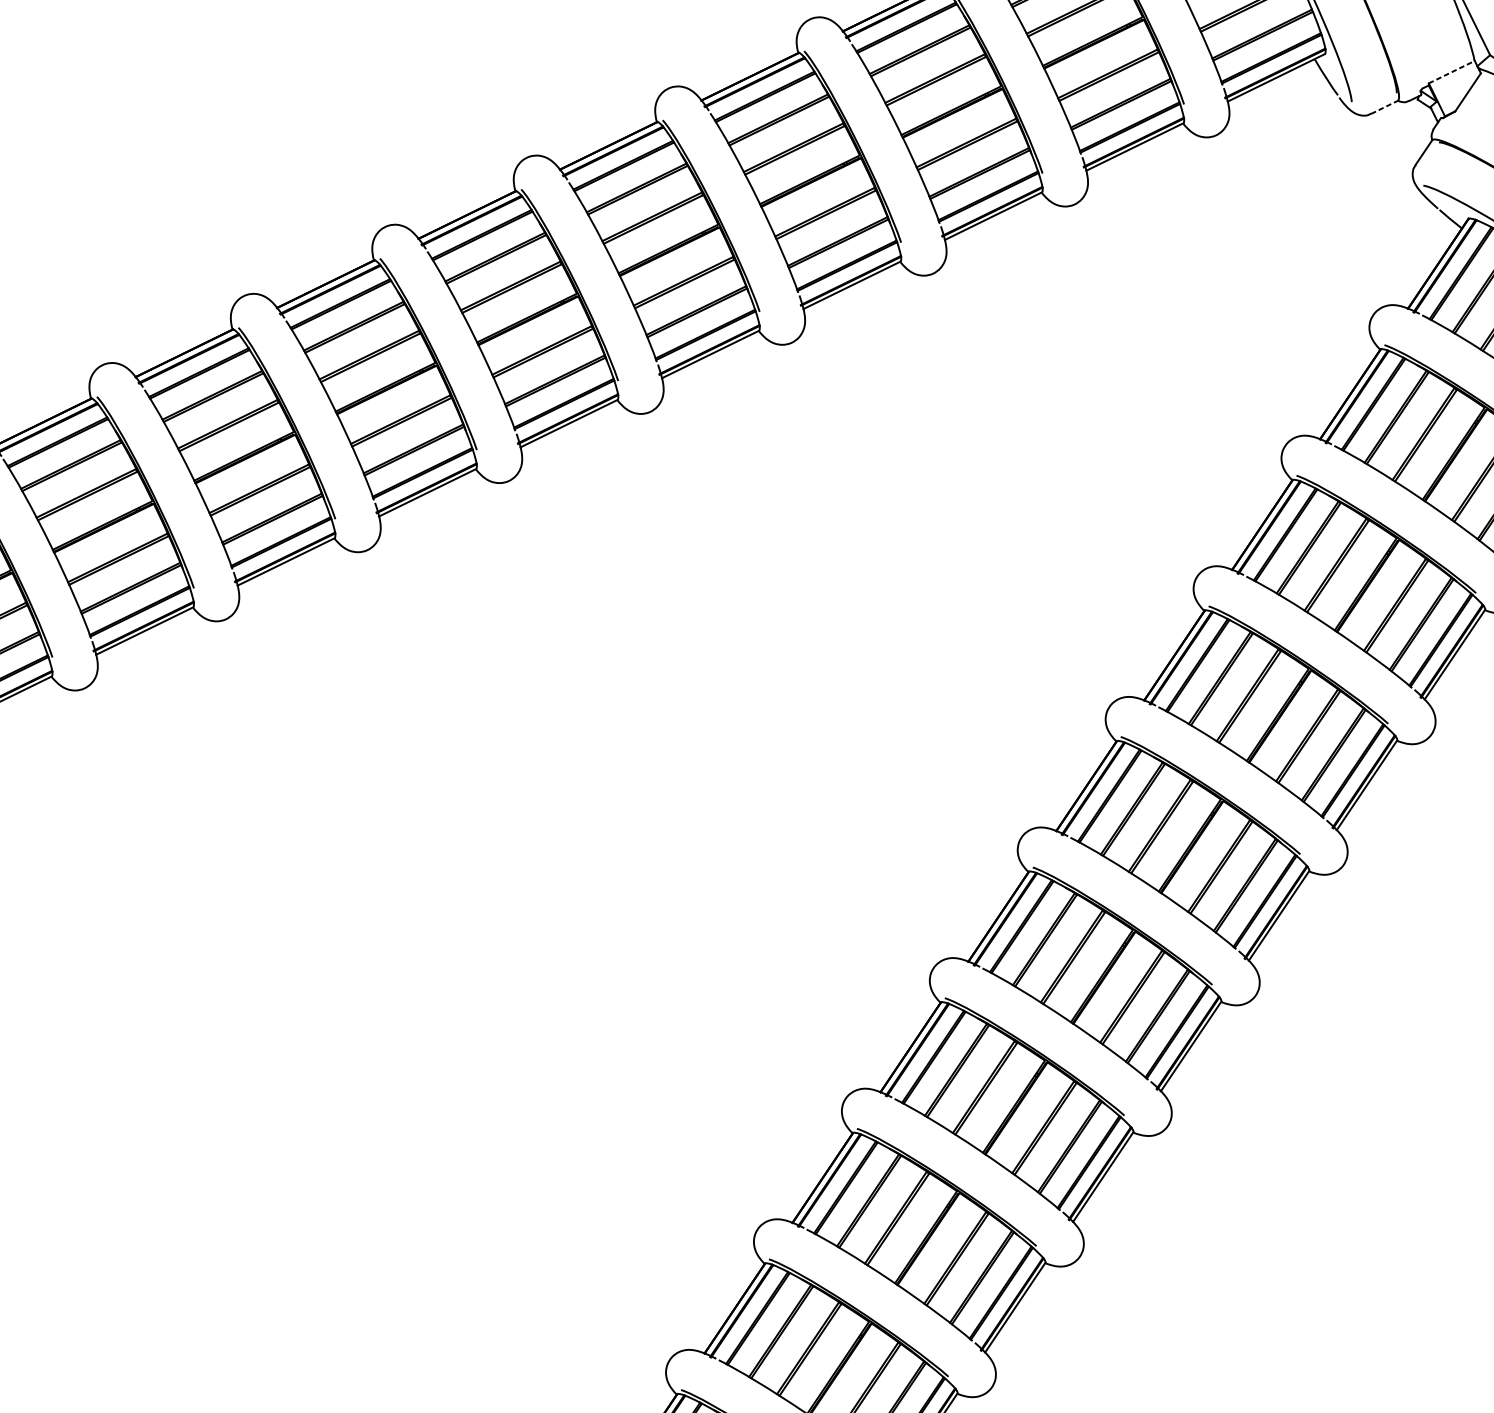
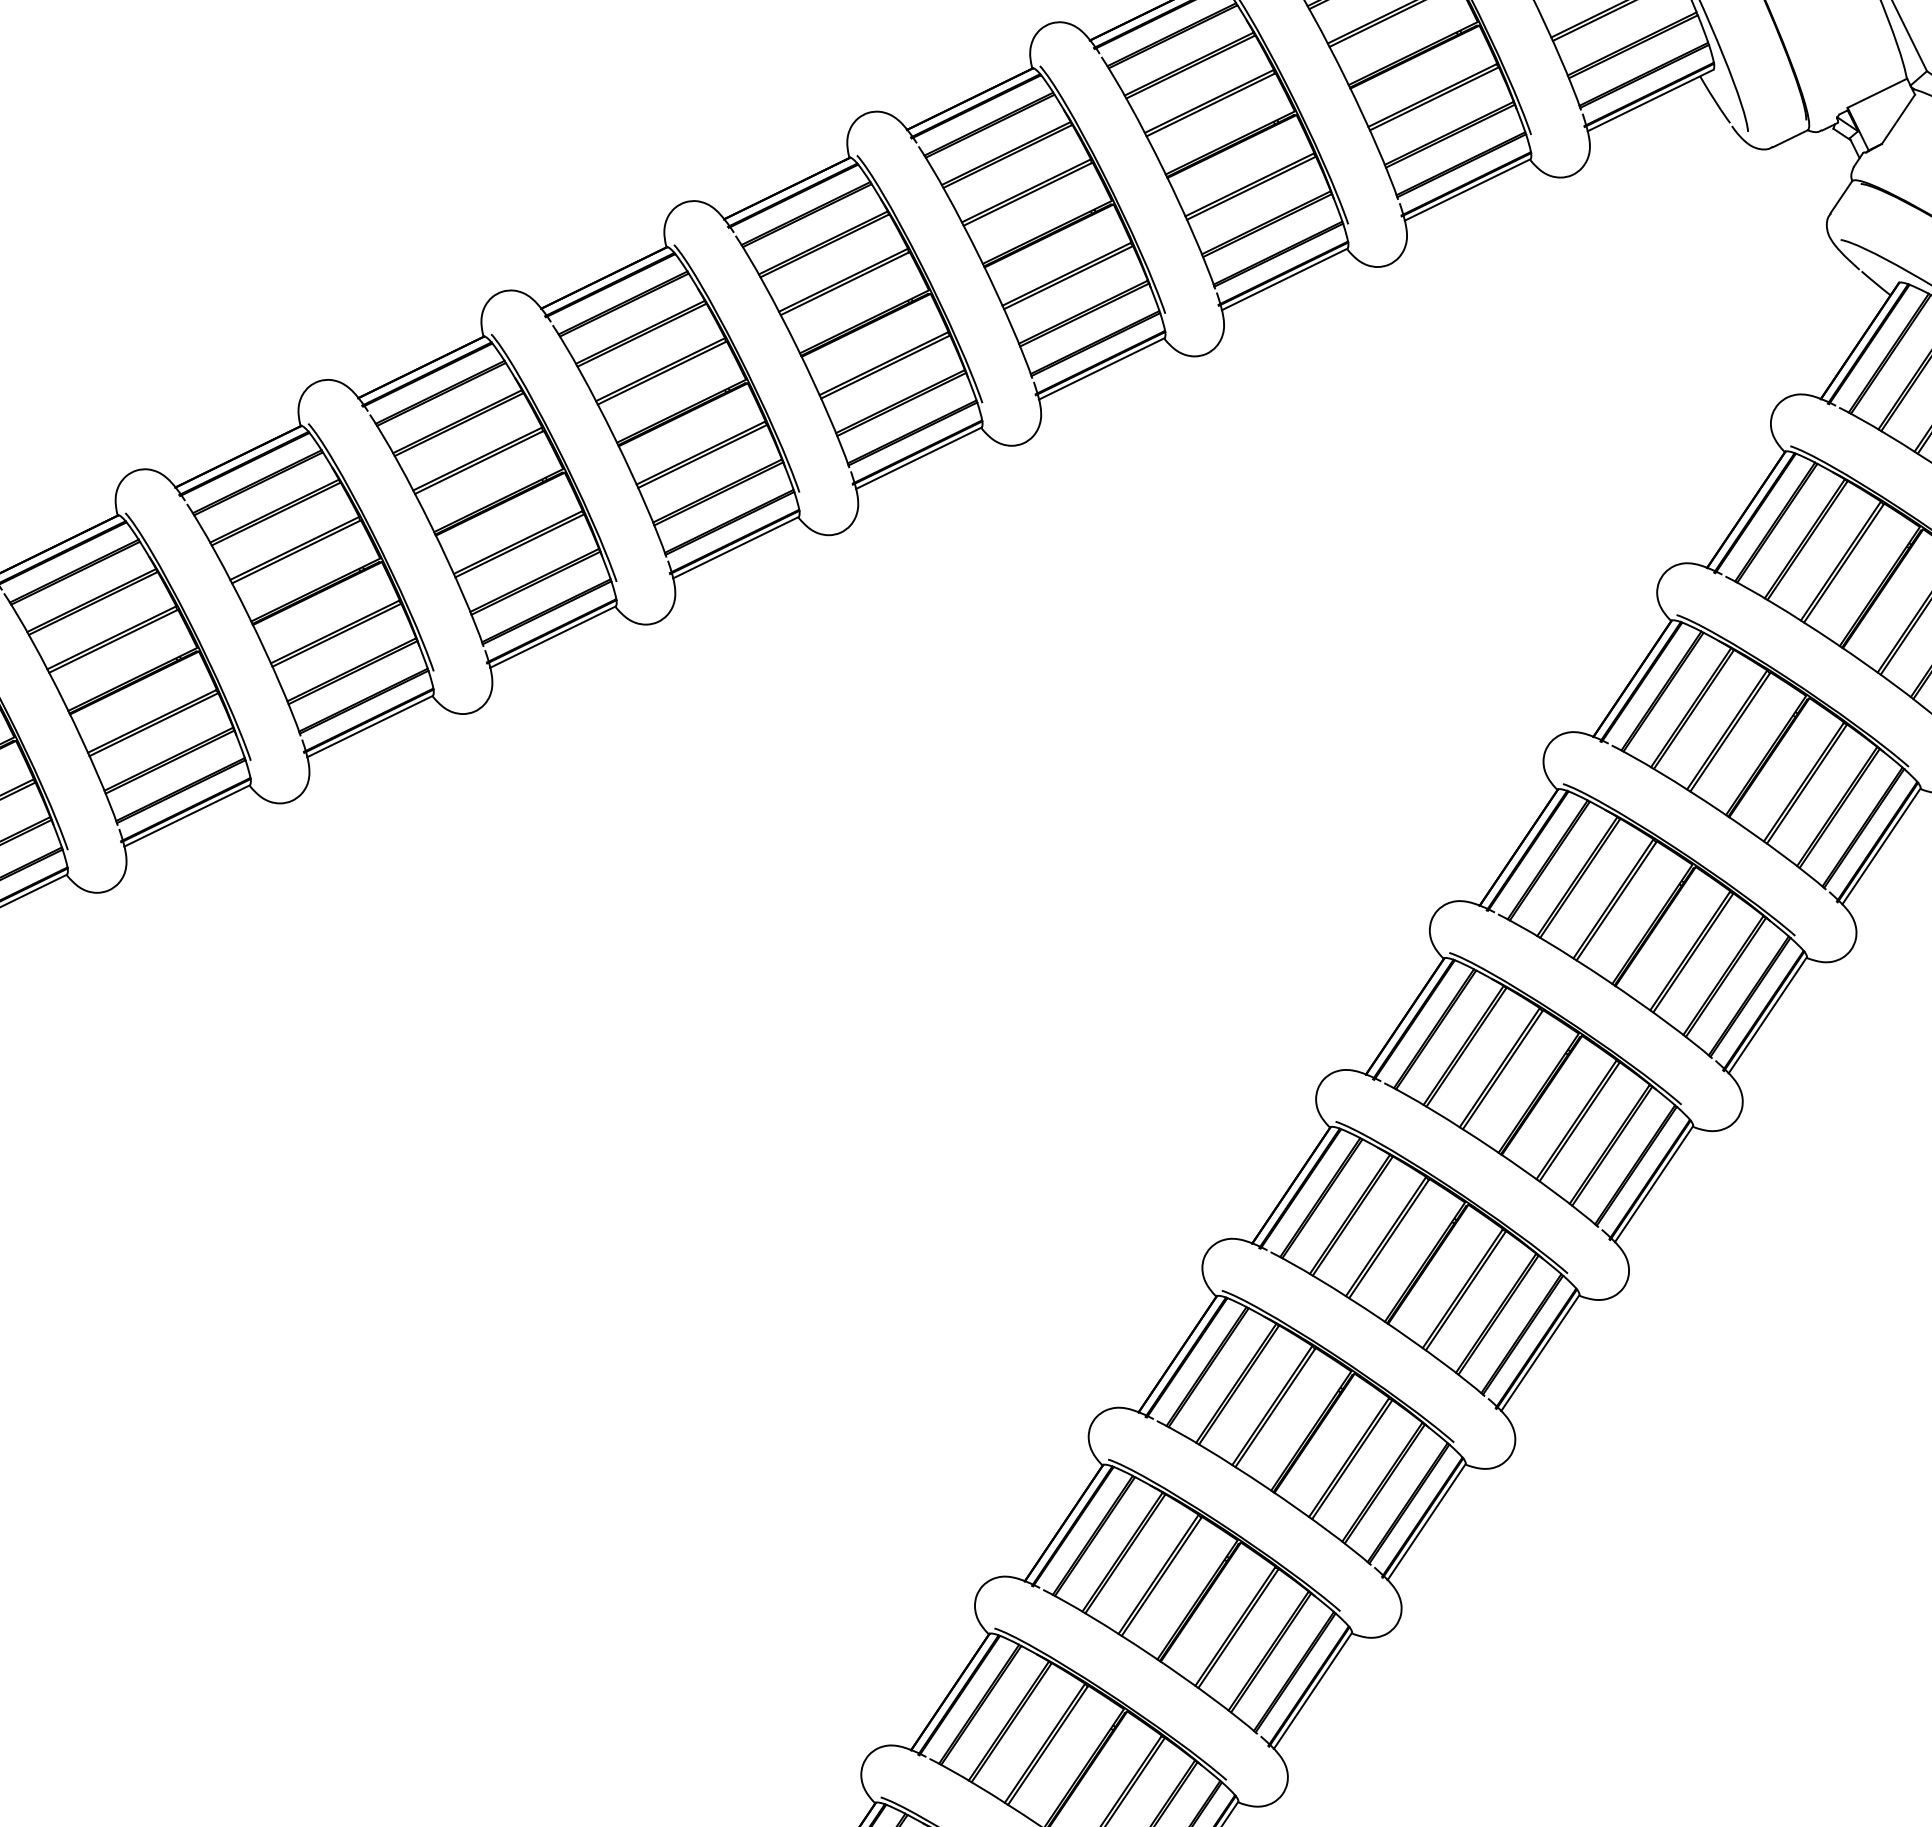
line: (1451, 72) -> (1877, 93), dashed -> solid
line: (1384, 107) -> (1790, 138), dashed -> solid

